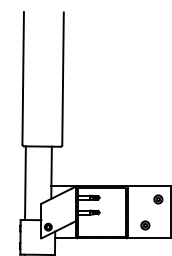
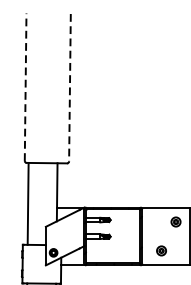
line: (23, 77) -> (25, 86), solid -> dashed
line: (63, 79) -> (70, 88), solid -> dashed

